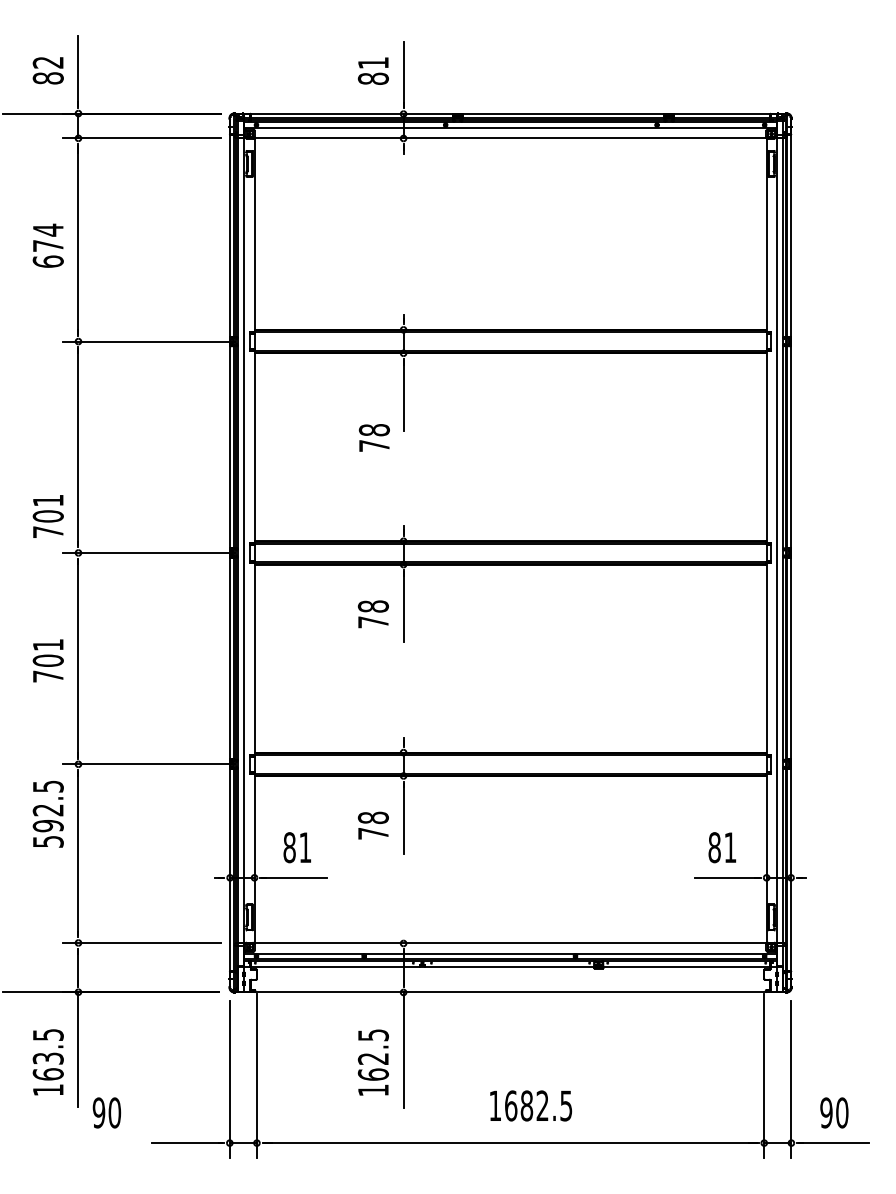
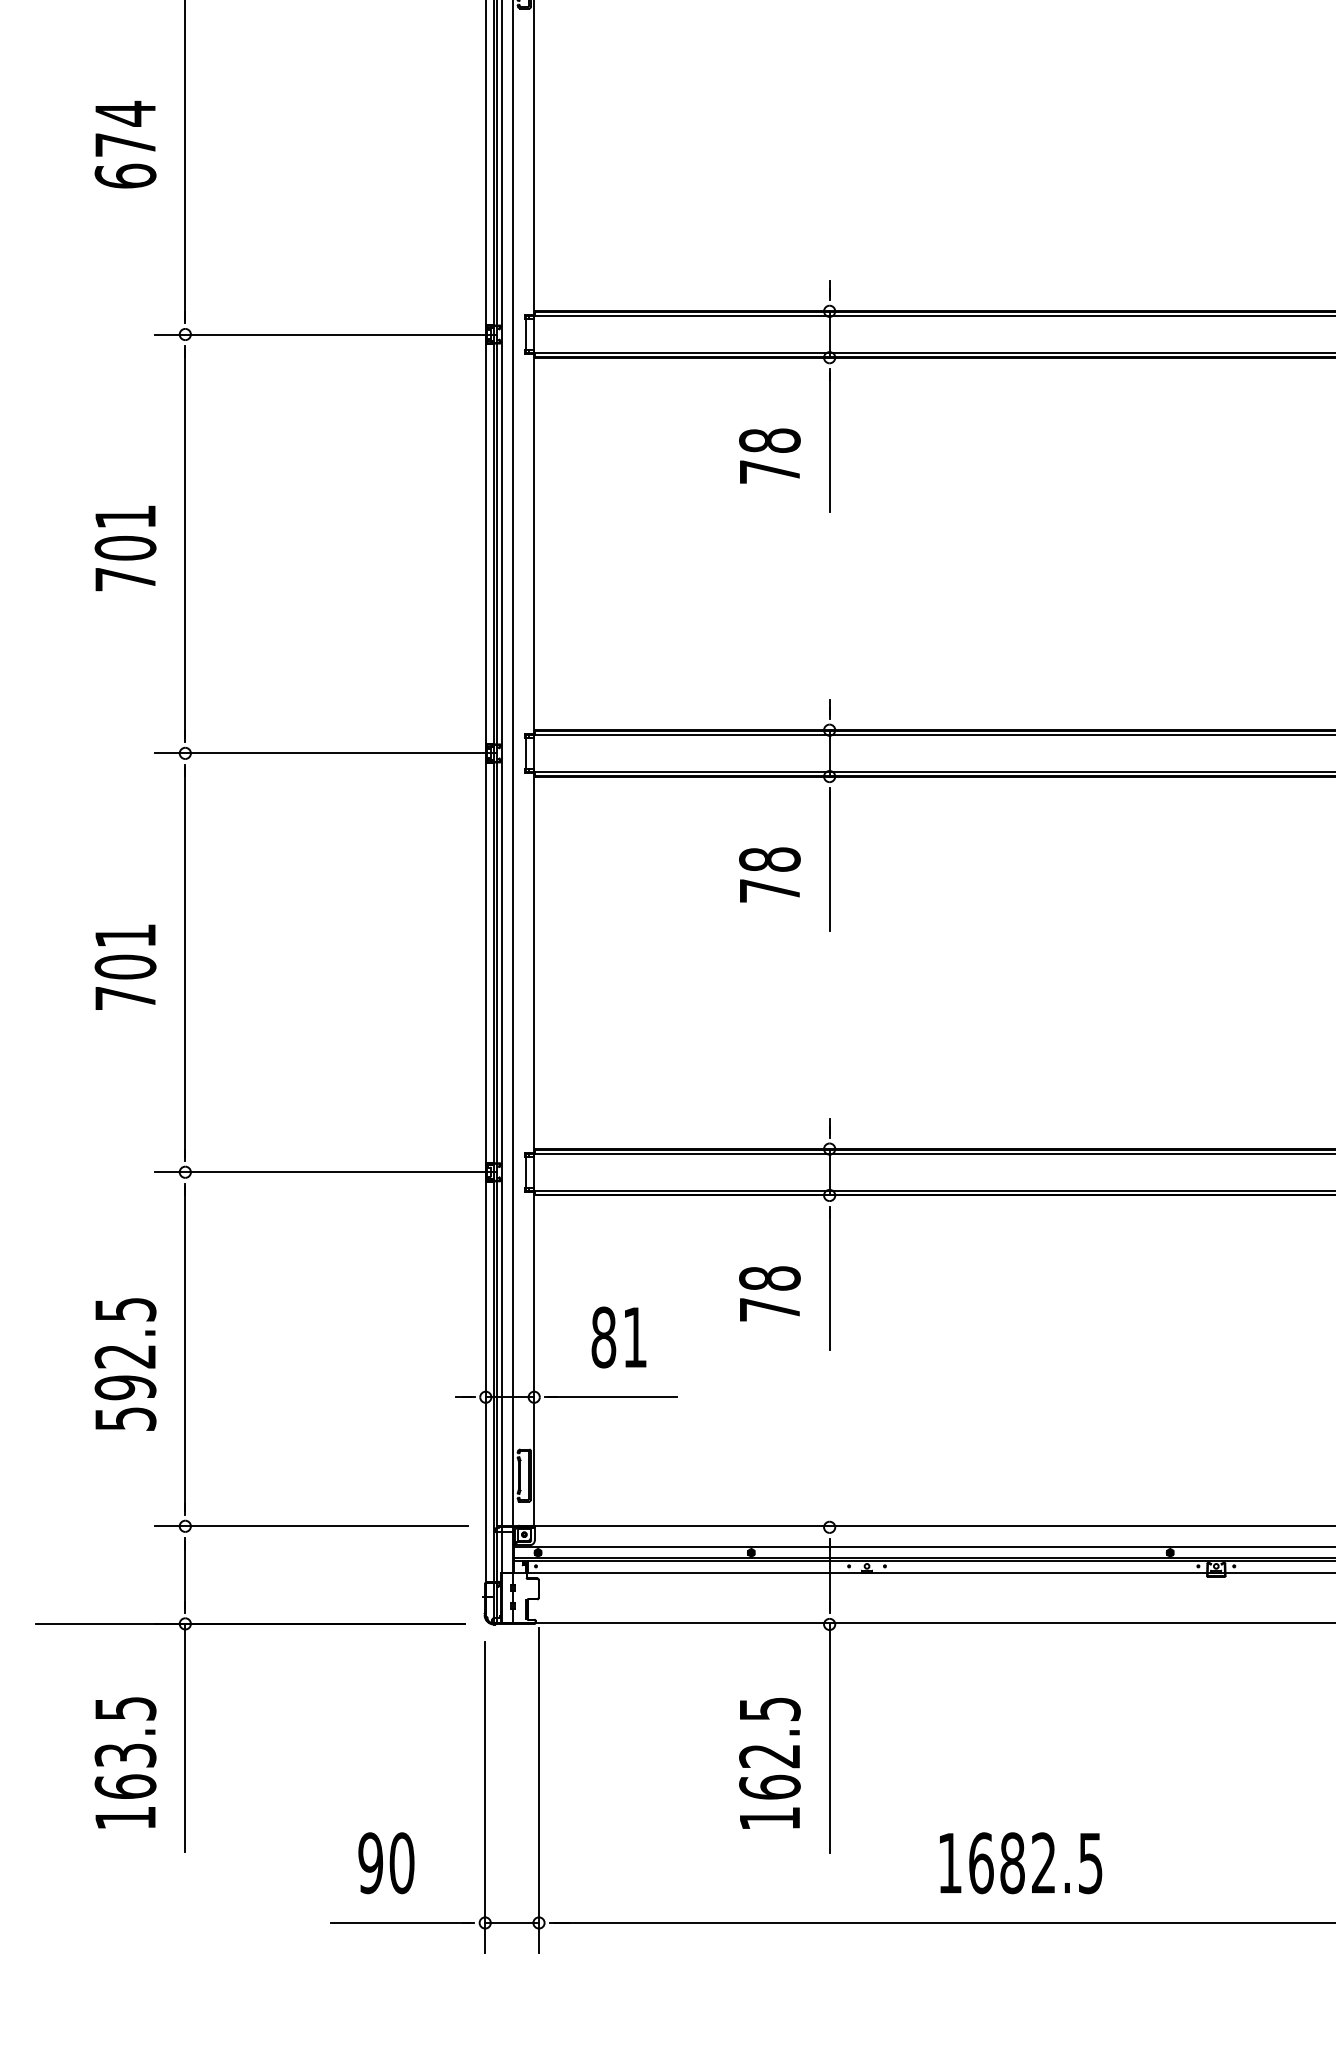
text: (373, 437) -> (768, 455), moved
text: (47, 516) -> (123, 548), moved
text: (47, 814) -> (123, 1364), moved
text: (531, 1105) -> (1021, 1862), moved
text: (106, 1112) -> (385, 1862), moved

